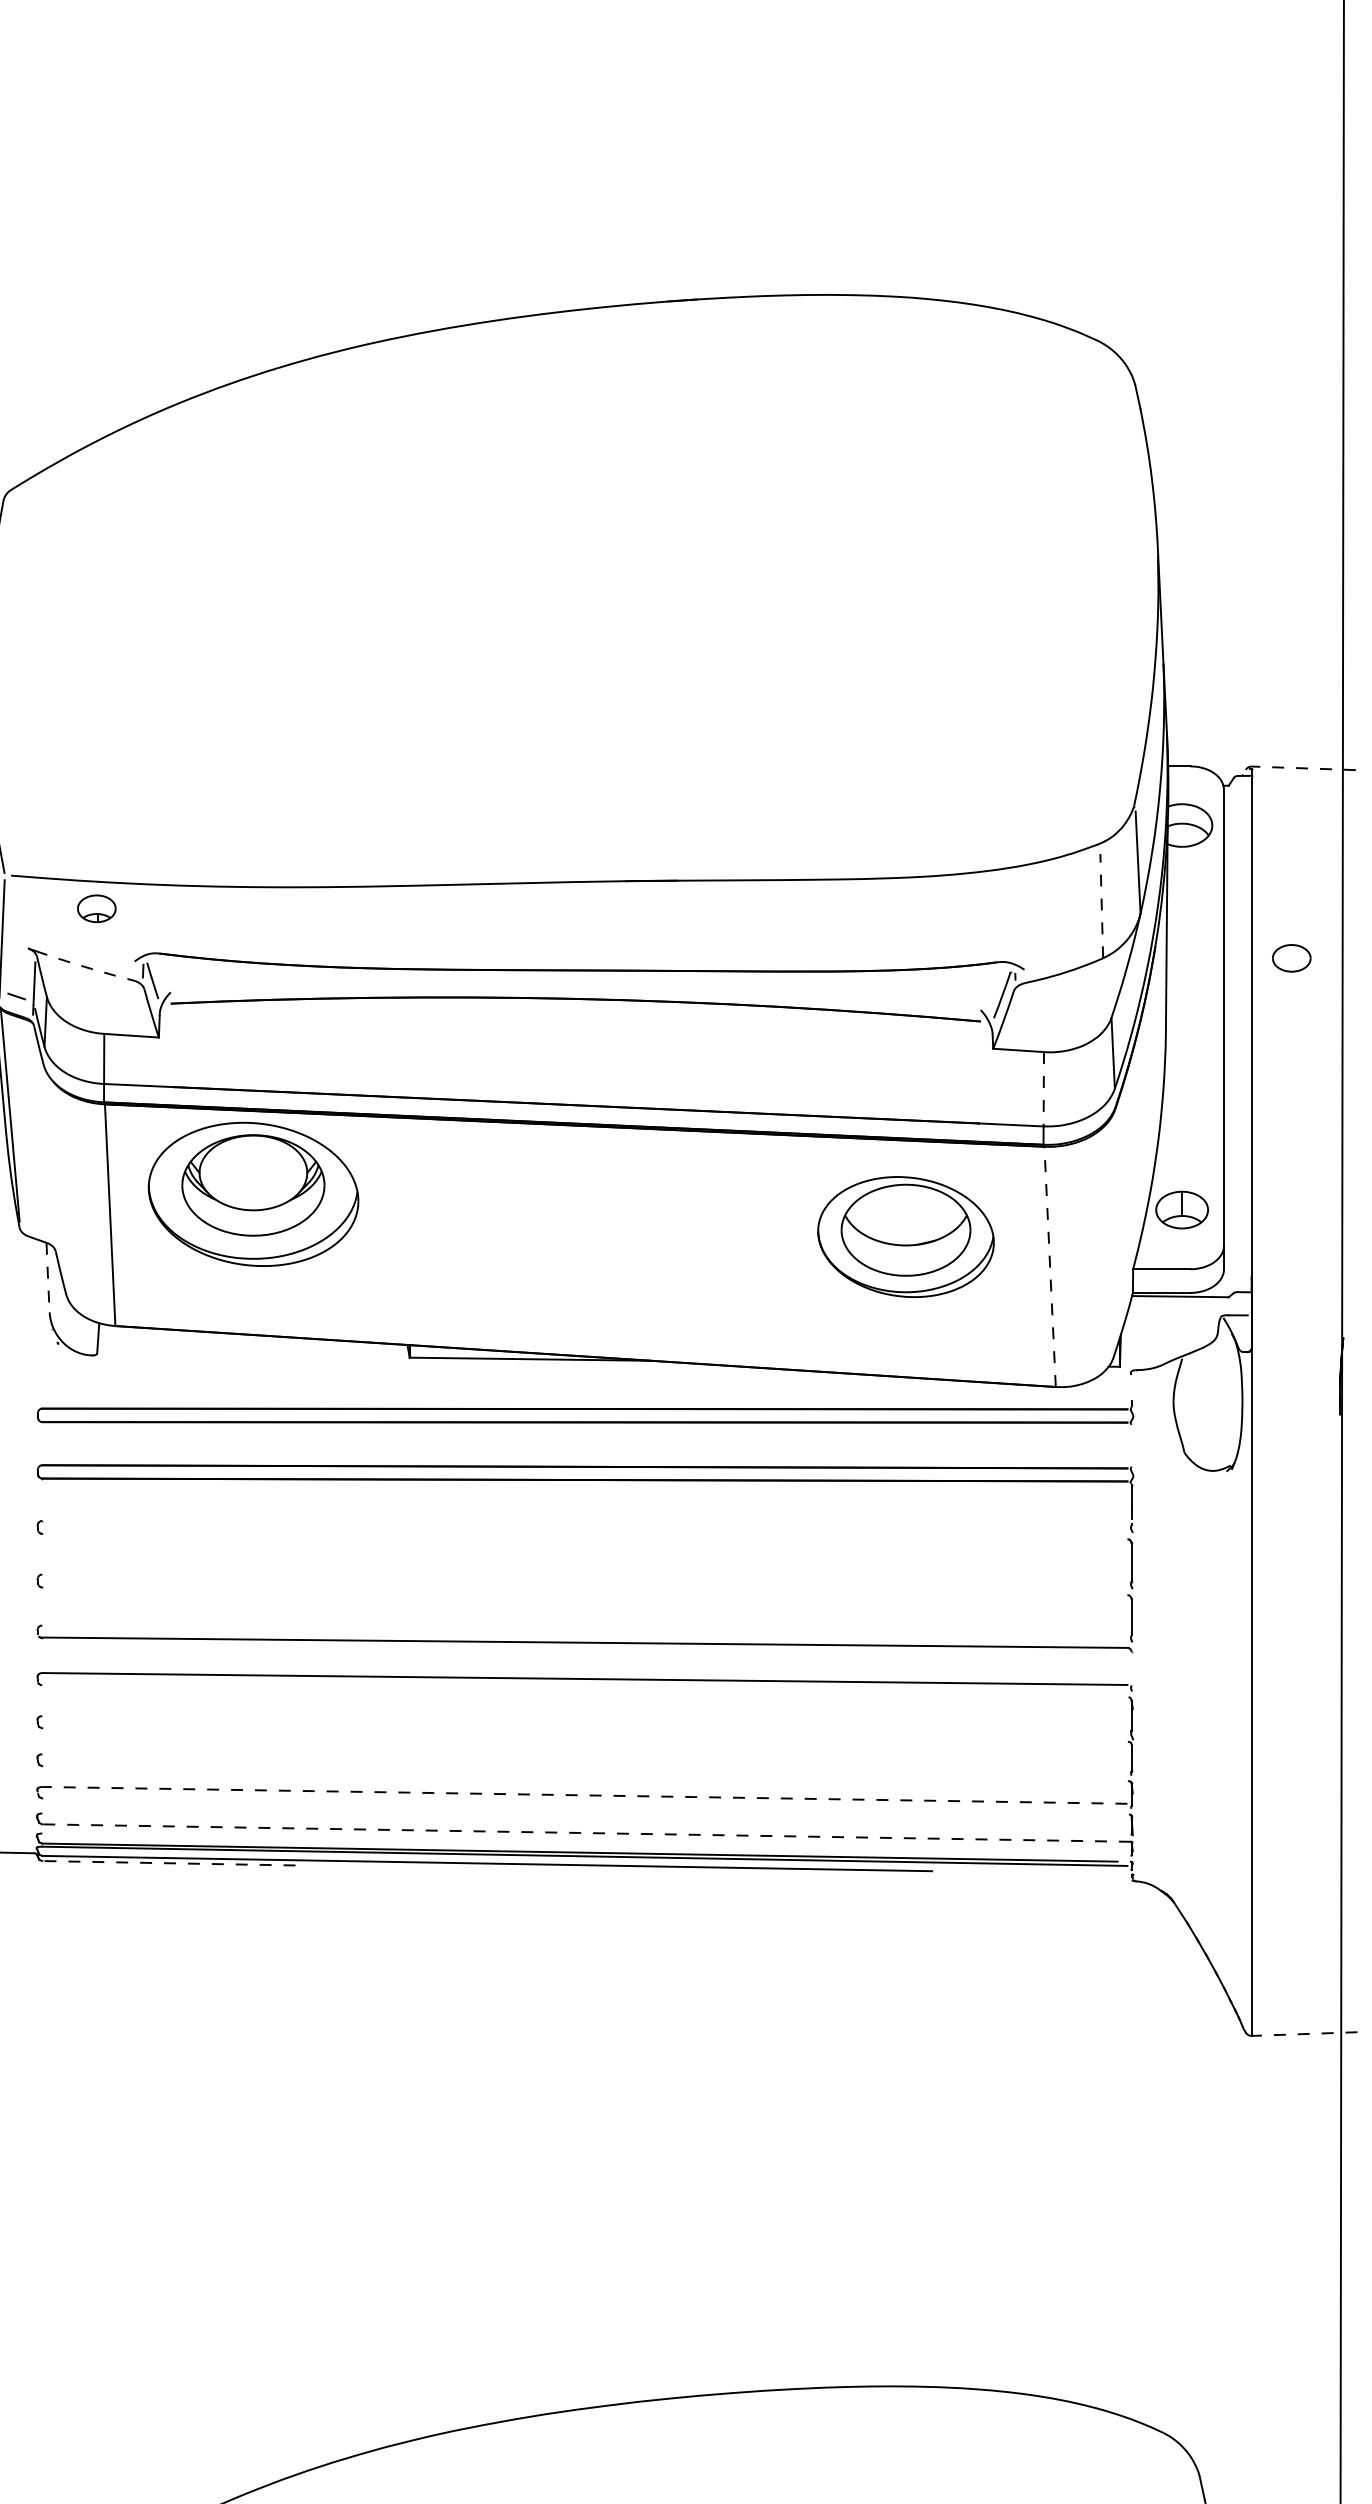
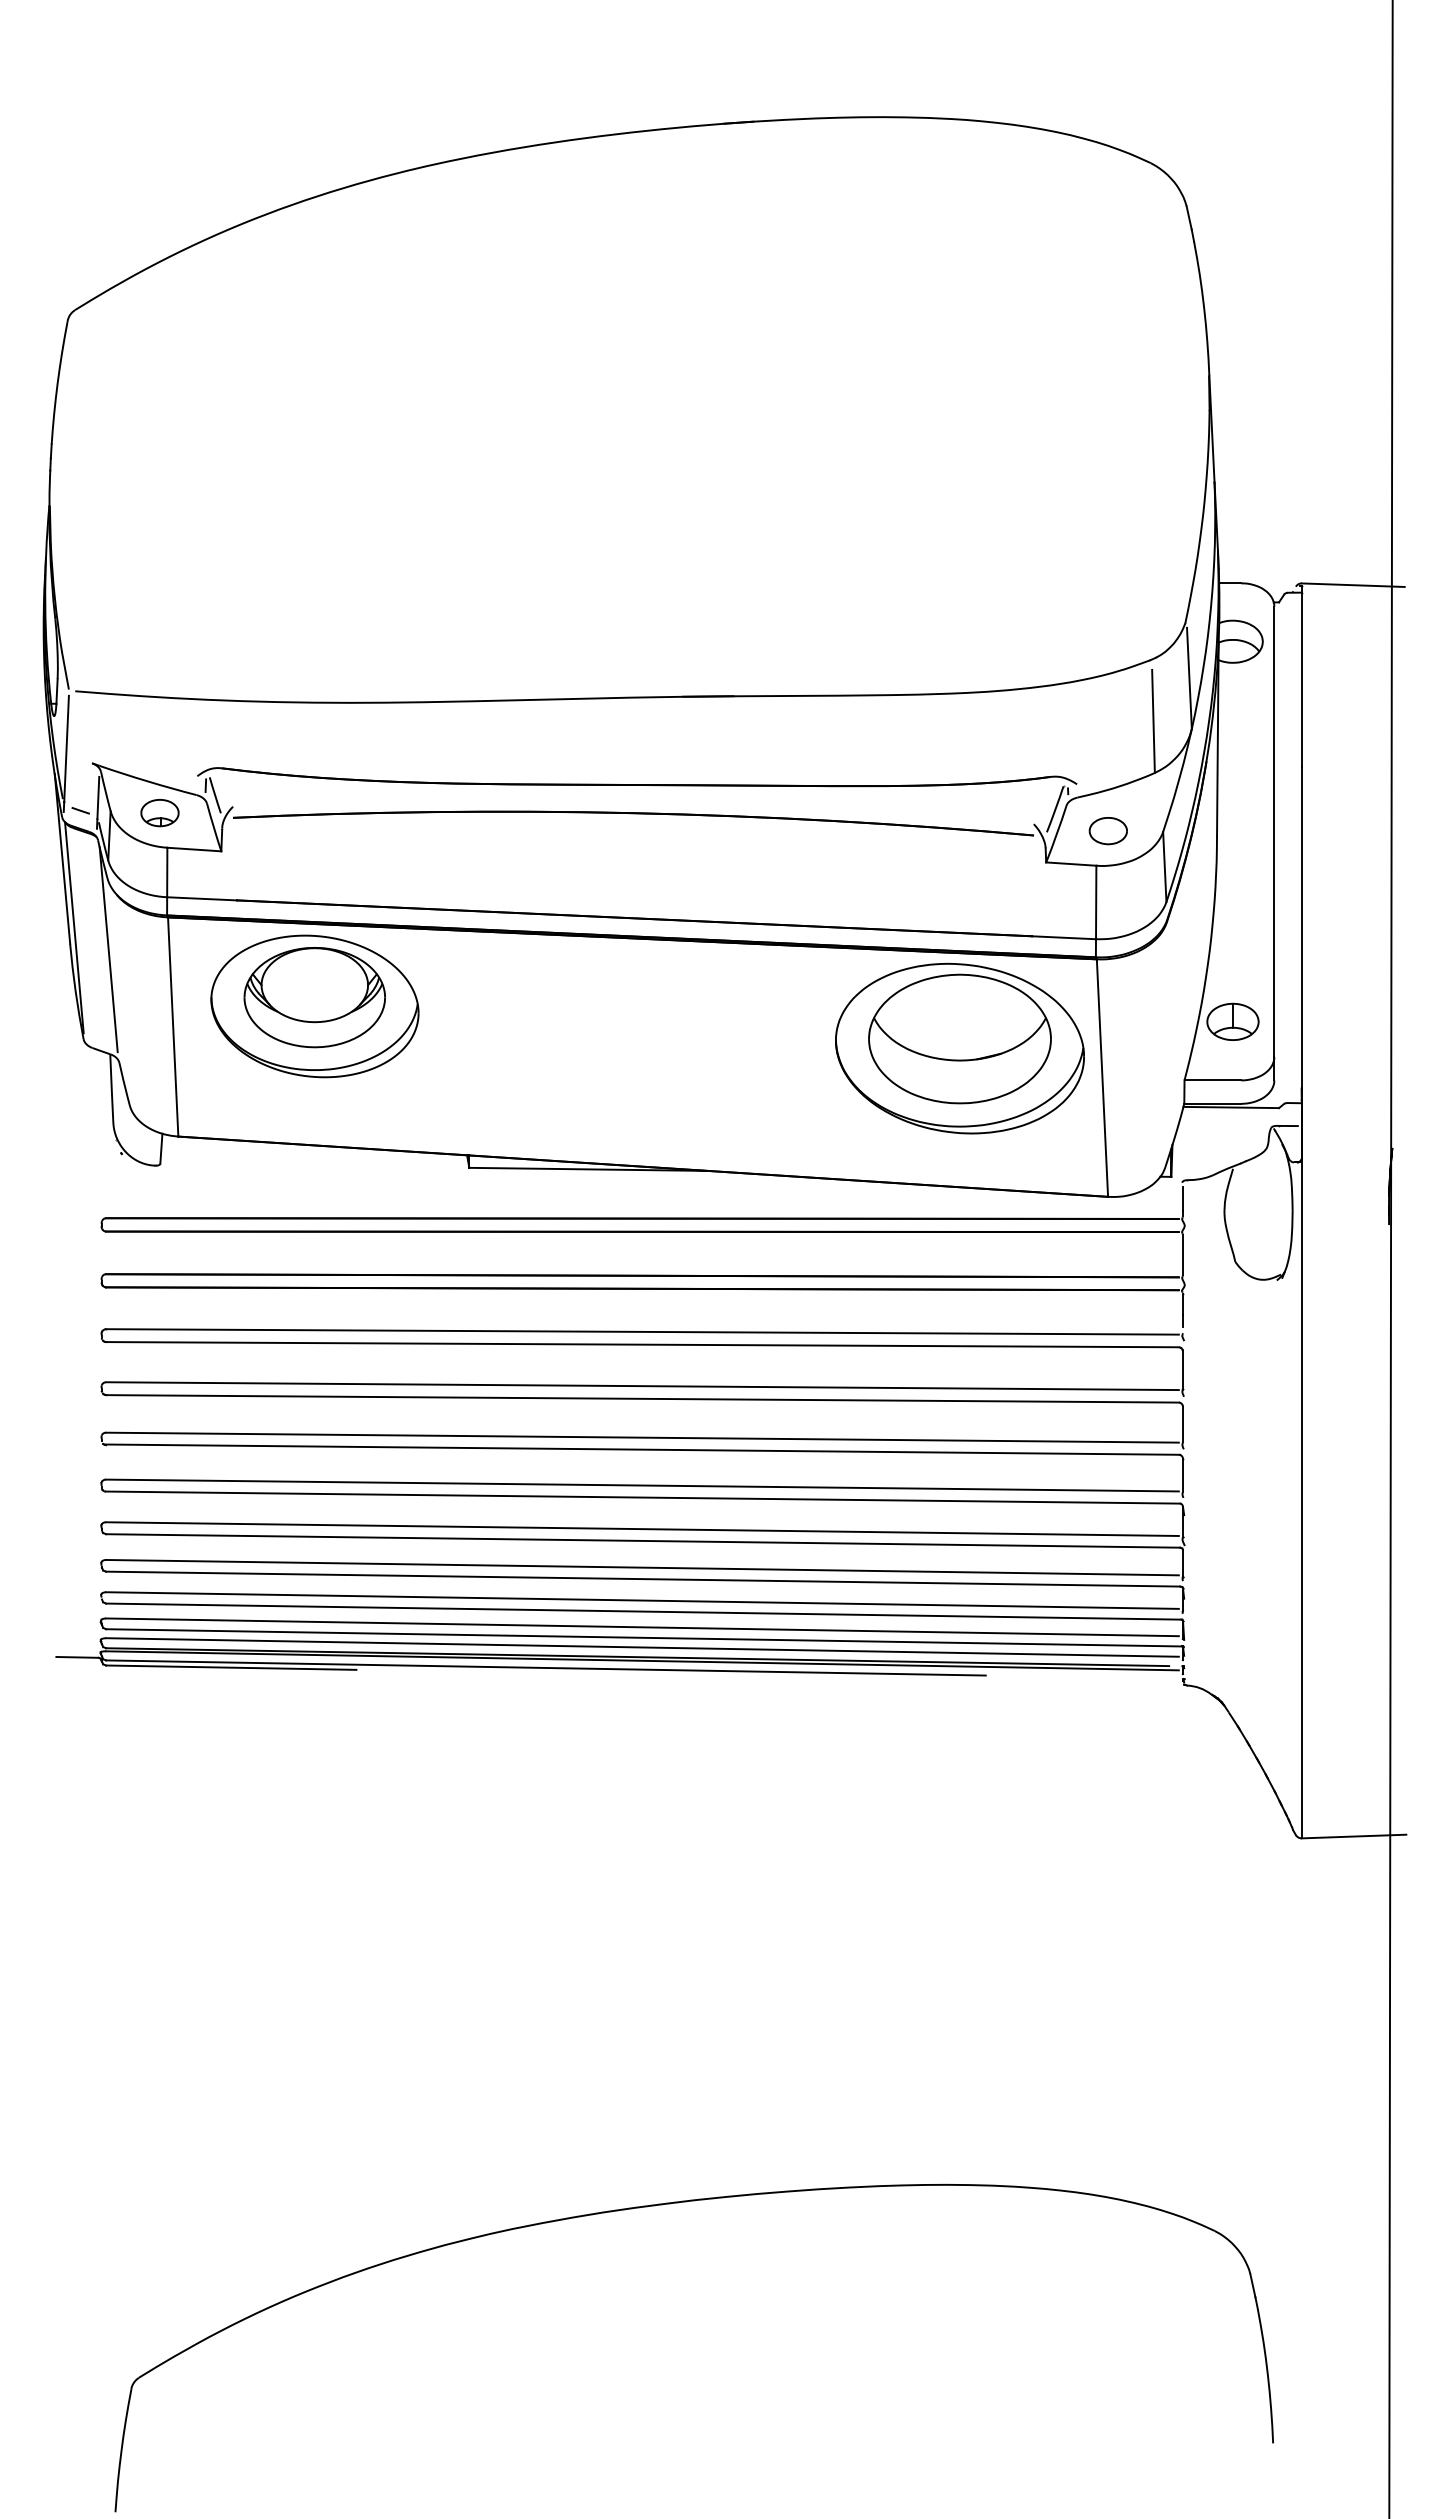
line: (1303, 768) -> (1352, 585), dashed -> solid
line: (1101, 906) -> (1153, 721), dashed -> solid
part: (96, 909) -> (159, 813), moved
part: (1290, 958) -> (1107, 831), moved
arc: (84, 966) -> (147, 781), dashed -> solid
line: (1044, 1089) -> (1096, 902), dashed -> solid
line: (44, 1136) -> (108, 949), added
part: (905, 1236) -> (959, 1048), size x1.43
line: (1050, 1267) -> (1102, 1078), dashed -> solid
line: (47, 1278) -> (111, 1089), dashed -> solid
line: (1131, 1388) -> (1182, 1198), added
line: (1131, 1445) -> (1182, 1254), added
line: (584, 1523) -> (642, 1331), added
line: (584, 1536) -> (642, 1344), added
line: (584, 1578) -> (642, 1386), added
line: (584, 1590) -> (642, 1398), added
line: (584, 1630) -> (642, 1437), added
line: (1131, 1667) -> (1182, 1474), added
line: (585, 1691) -> (643, 1497), added
line: (584, 1722) -> (642, 1528), added
line: (585, 1734) -> (643, 1540), added
line: (584, 1761) -> (642, 1567), added
line: (585, 1773) -> (643, 1578), added
line: (583, 1795) -> (641, 1600), dashed -> solid
line: (586, 1806) -> (644, 1611), added
line: (584, 1822) -> (642, 1627), added
line: (585, 1832) -> (643, 1637), dashed -> solid
line: (584, 1842) -> (642, 1647), added
line: (168, 1863) -> (230, 1667), dashed -> solid
line: (1304, 2034) -> (1353, 1836), dashed -> solid

